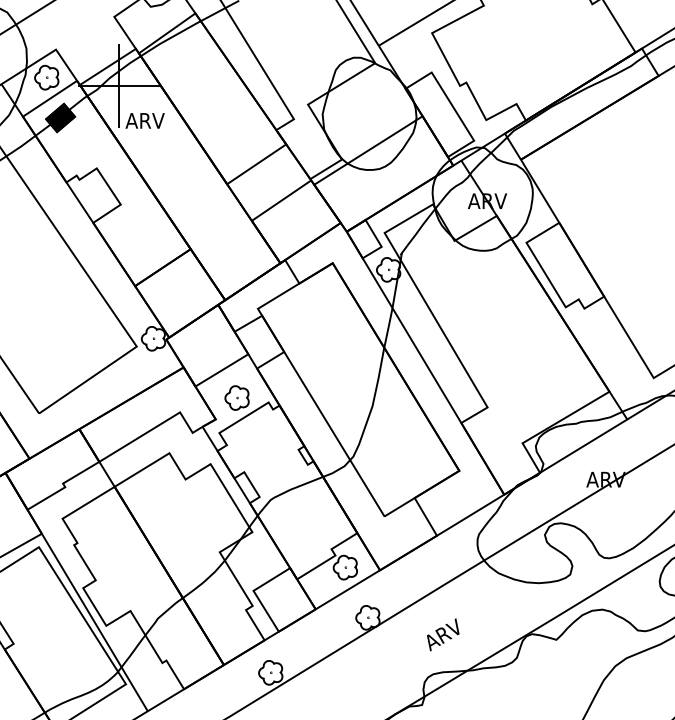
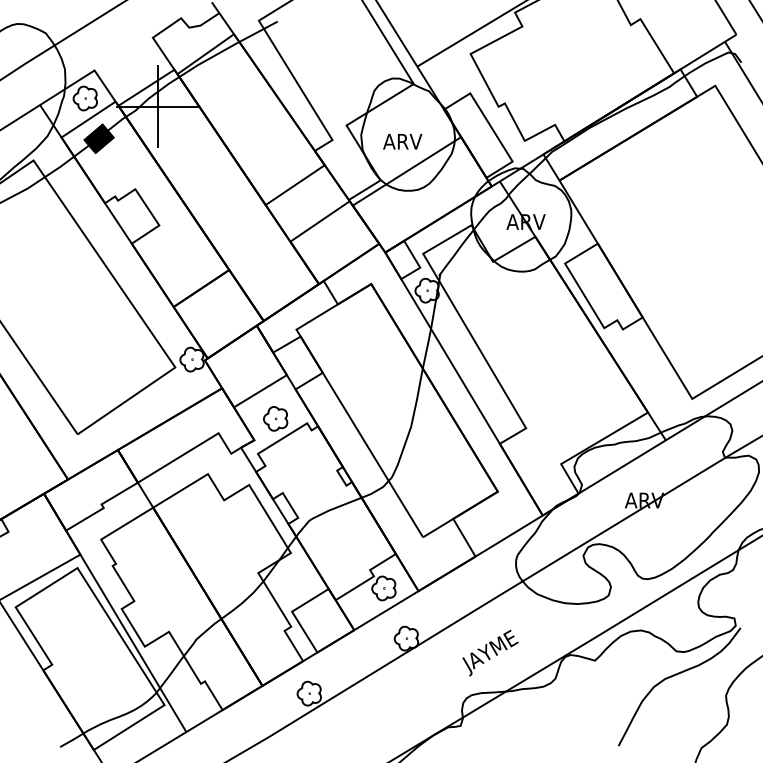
text: (144, 120) -> (402, 141), moved
text: (451, 631) -> (490, 652), ARV -> JAYME

